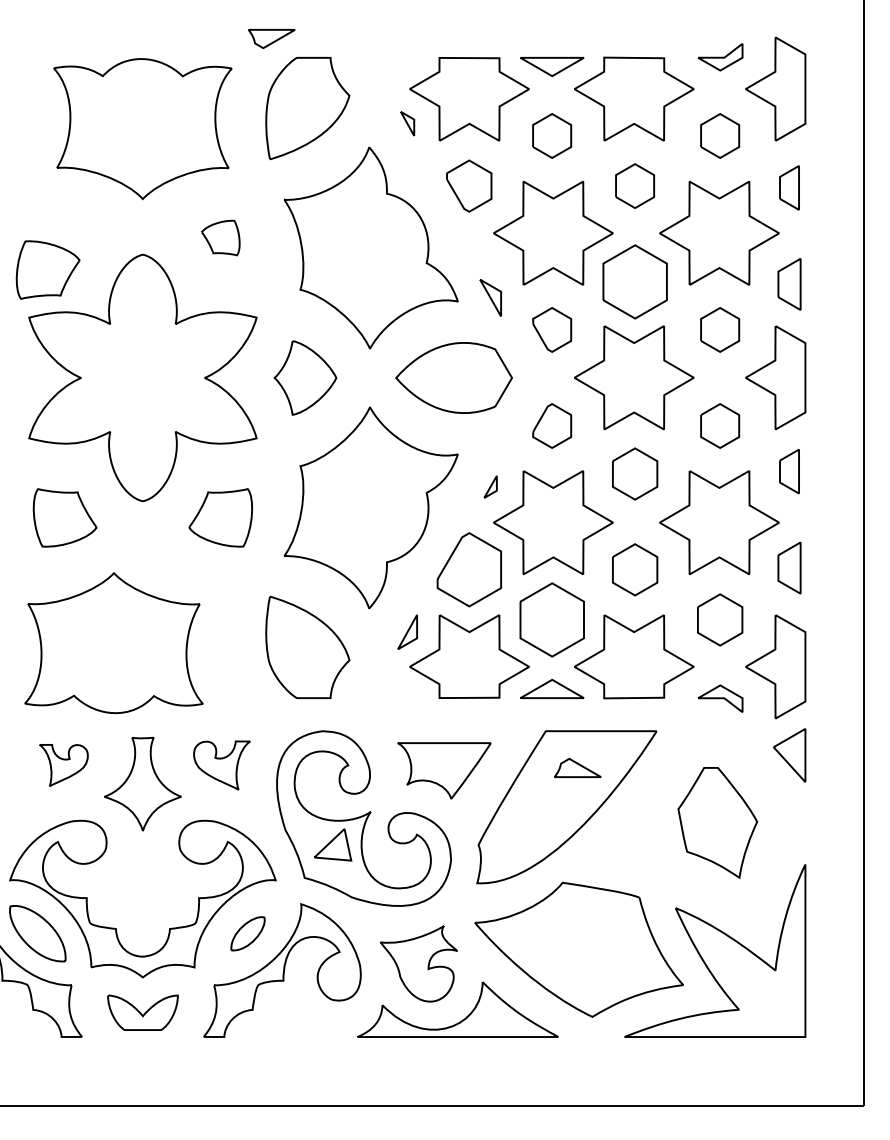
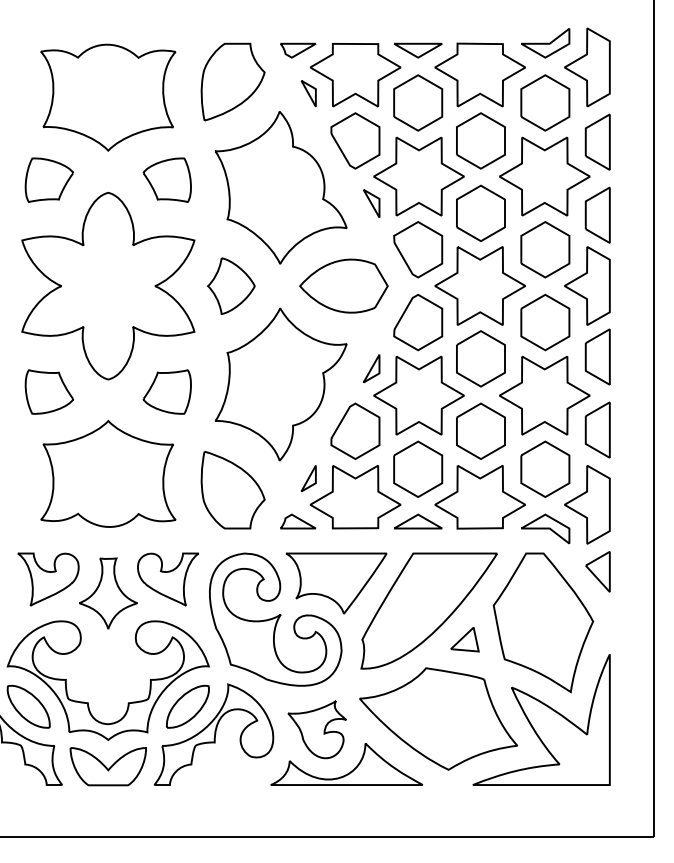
part: (271, 39) -> (298, 51), moved
part: (720, 57) -> (545, 43), size x1.43
part: (407, 123) -> (308, 93), size x1.43
part: (551, 135) -> (417, 102), size x1.67
part: (719, 135) -> (544, 102), size x1.67
part: (468, 185) -> (354, 140), size x1.43
part: (634, 185) -> (480, 140), size x1.67
part: (789, 187) -> (597, 141), size x1.67
part: (220, 237) -> (167, 179), size x1.67
part: (47, 269) -> (48, 179), moved
part: (789, 284) -> (597, 215), size x1.43
part: (490, 297) -> (371, 203), moved
part: (551, 329) -> (417, 249), size x1.67
part: (719, 329) -> (544, 249), size x1.67
part: (551, 425) -> (417, 322), size x1.67
part: (719, 425) -> (544, 322), size x1.67
part: (789, 471) -> (597, 356), size x1.67
part: (634, 473) -> (480, 358), size x1.43
part: (490, 486) -> (371, 368), size x1.67
part: (789, 567) -> (597, 429), size x1.43
part: (634, 569) -> (480, 431), size x1.43
part: (719, 619) -> (544, 468), size x1.43
part: (113, 642) -> (108, 473), moved
part: (720, 698) -> (545, 528), size x1.43
part: (63, 765) -> (48, 579), size x1.67
part: (221, 765) -> (167, 579), size x1.43
part: (577, 767) -> (298, 521), moved
part: (444, 770) -> (336, 583), size x1.43
part: (717, 822) -> (543, 622), size x1.67
part: (333, 844) -> (465, 639), moved
part: (247, 933) -> (187, 706), size x1.67
part: (142, 1012) -> (108, 766), size x1.43

